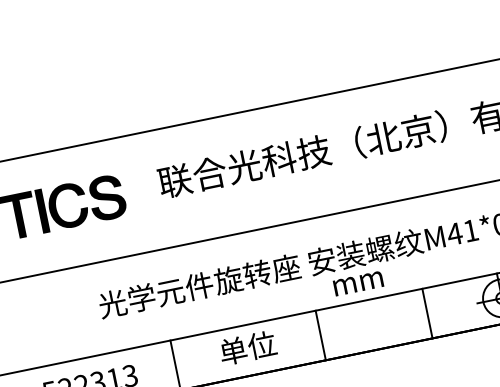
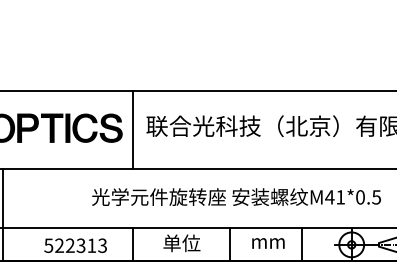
line: (140, 192) -> (133, 129), added
text: (358, 283) -> (268, 243), moved

